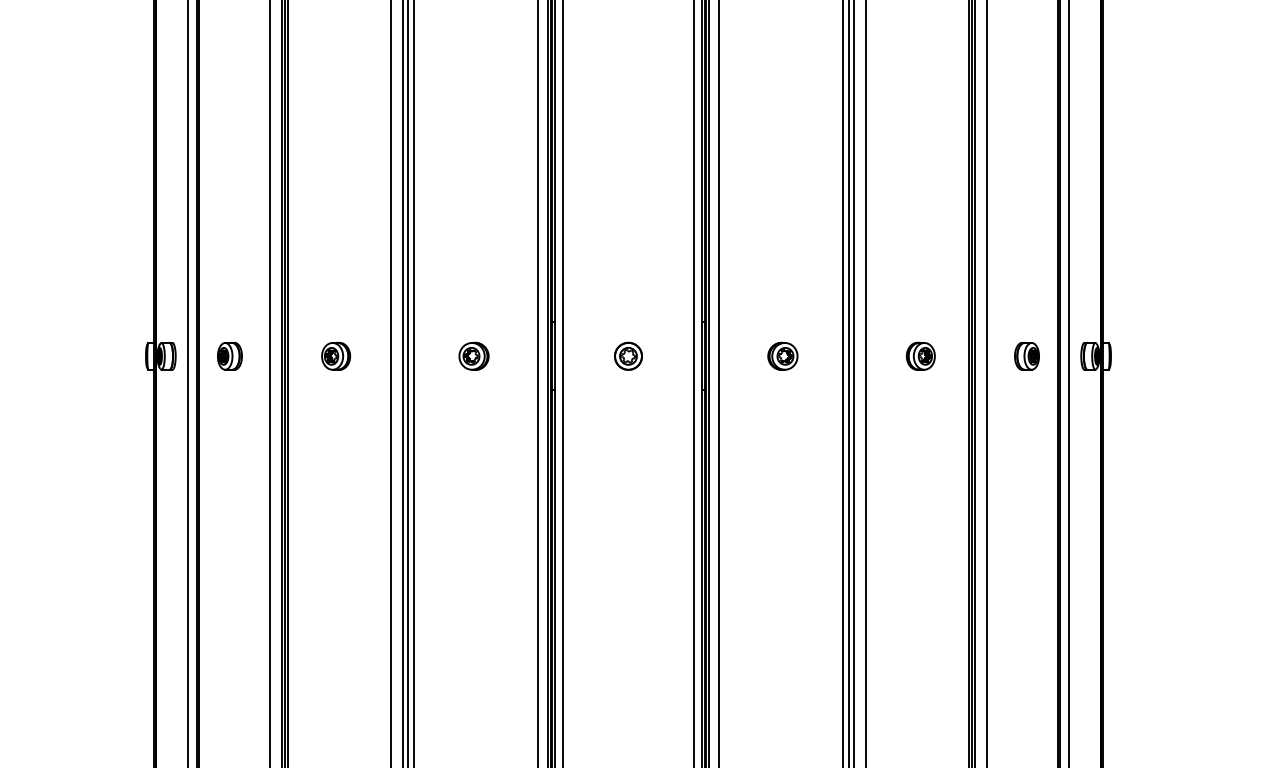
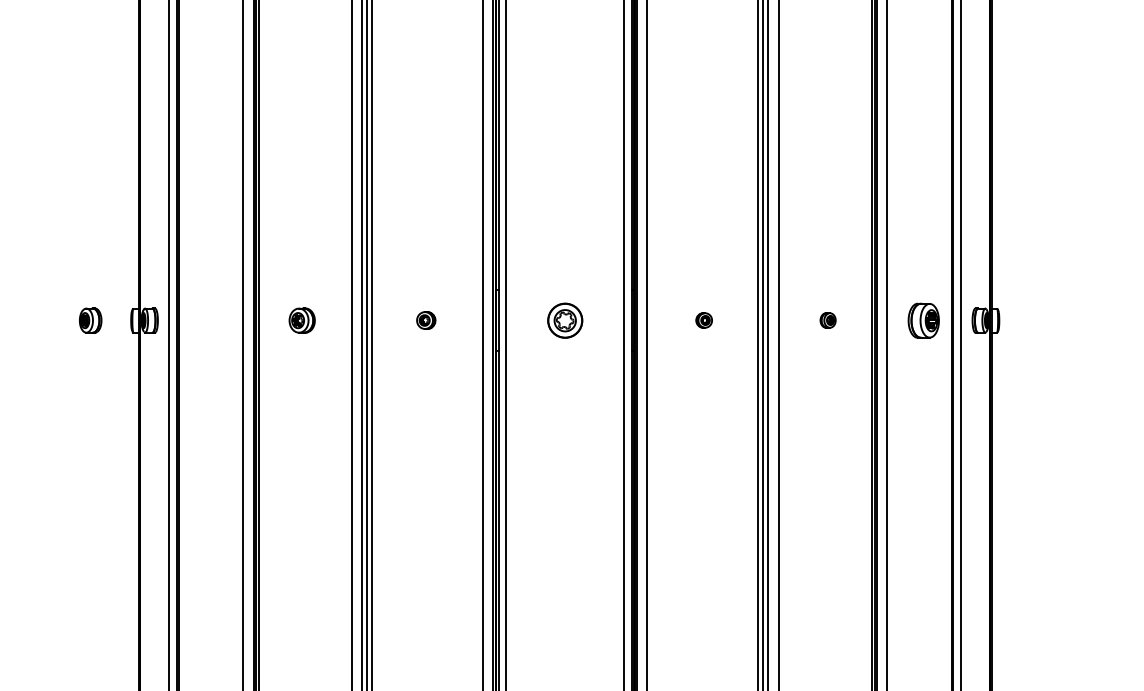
part: (229, 355) -> (90, 319), moved
part: (473, 355) -> (425, 319), size x0.7
part: (628, 355) -> (565, 319), size x1.4
part: (782, 355) -> (703, 319), size x0.6
part: (920, 355) -> (827, 319), size x0.6
part: (1026, 355) -> (923, 319), size x1.4

